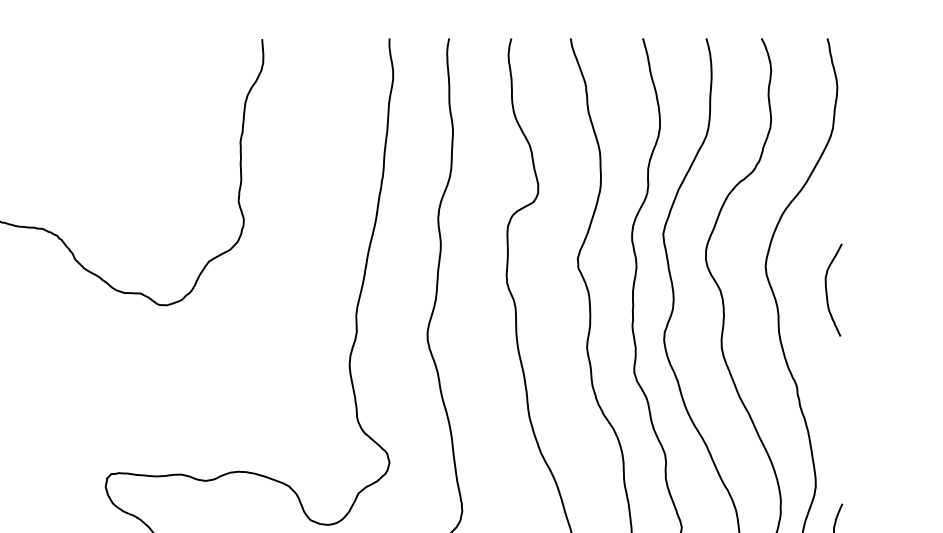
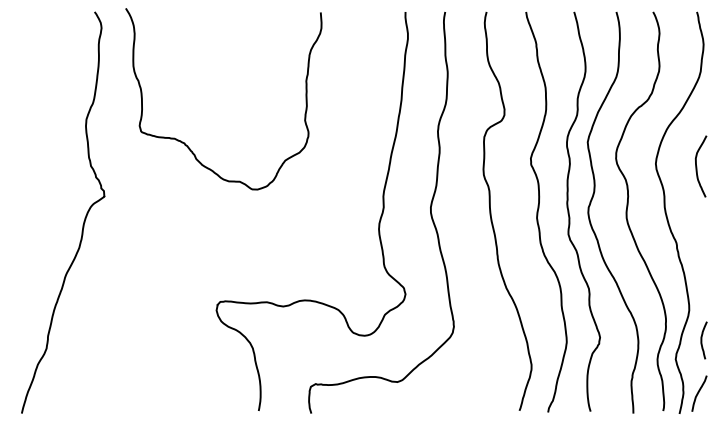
curve: (828, 290) -> (697, 166), moved

